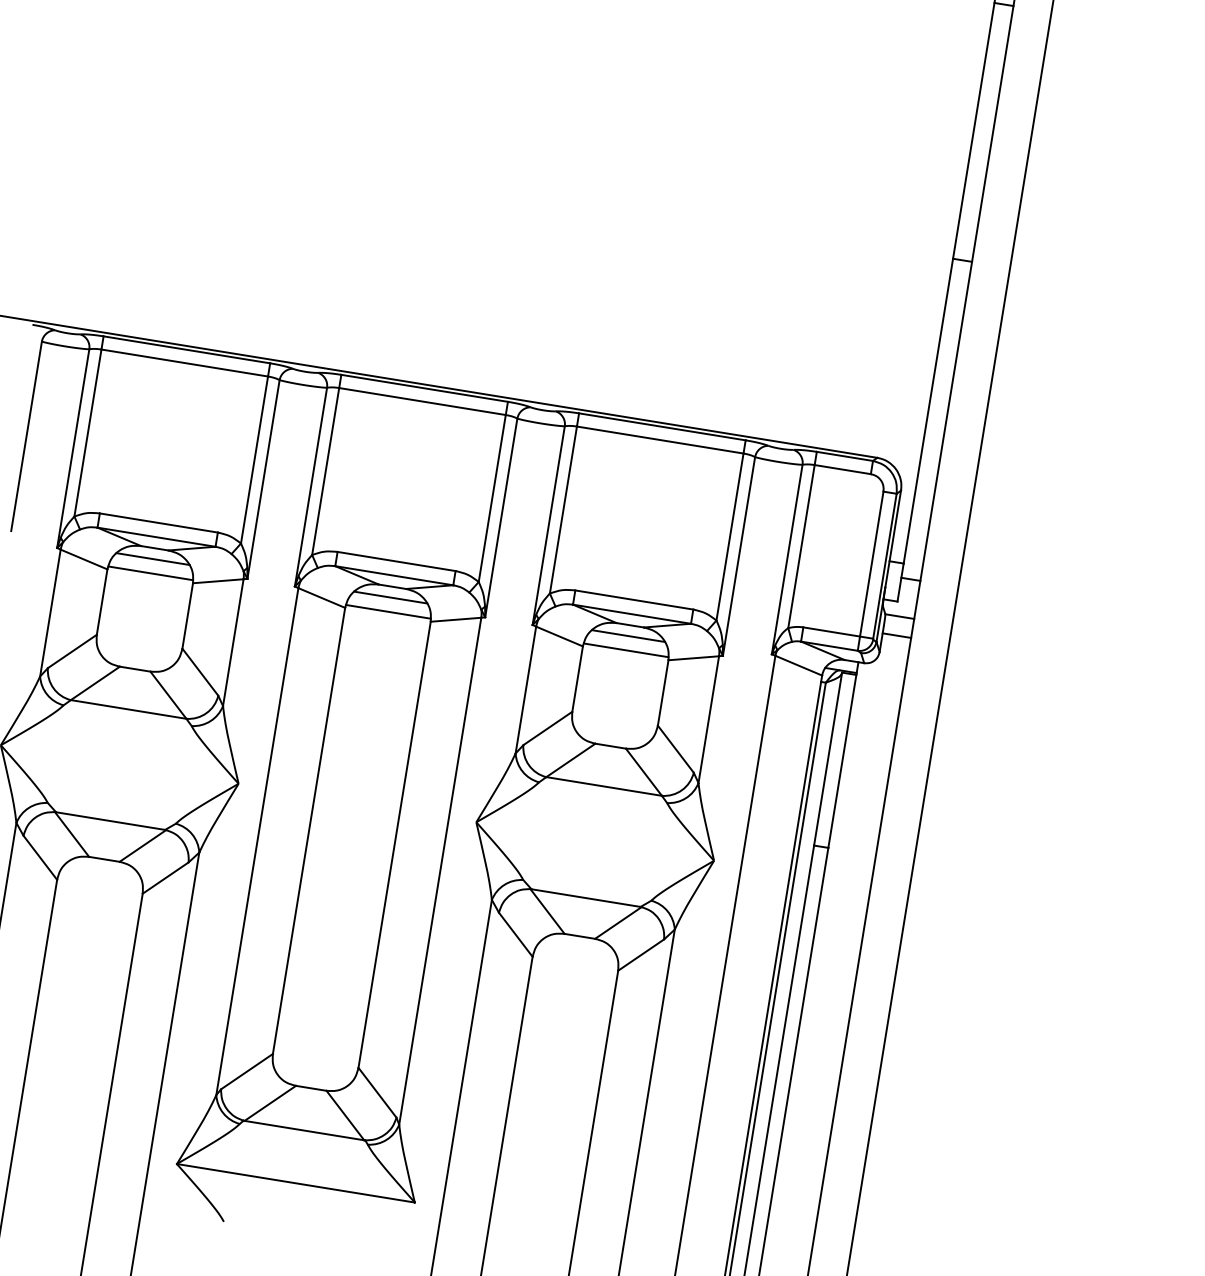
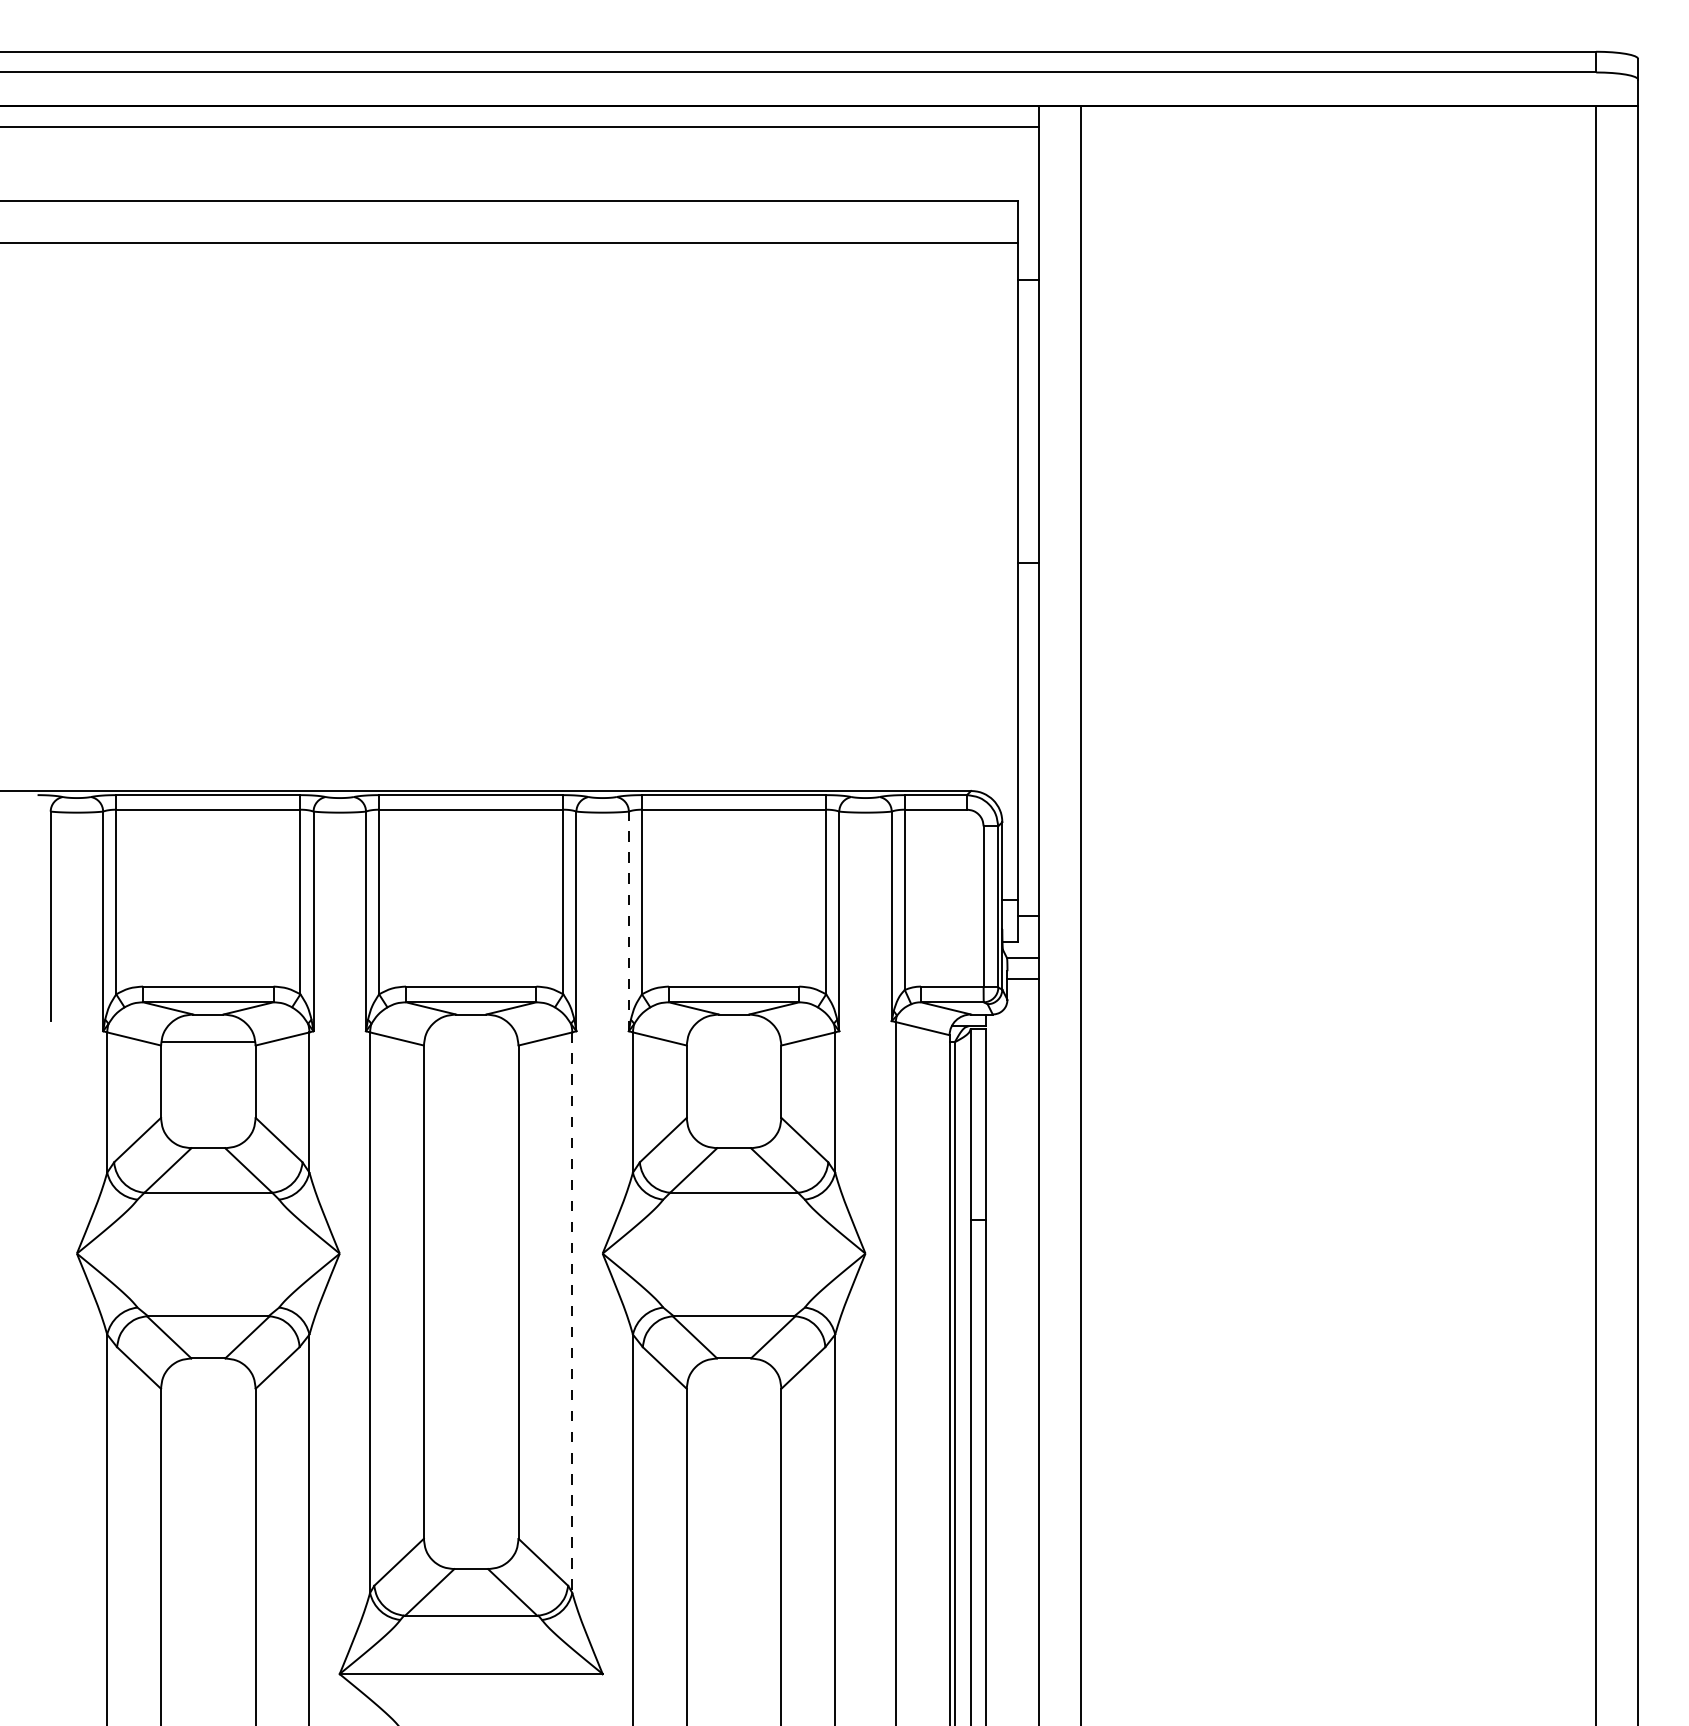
line: (548, 525) -> (628, 921), solid -> dashed
line: (152, 558) -> (207, 1026), removed
line: (390, 597) -> (470, 1026), removed
line: (387, 611) -> (470, 1042), removed
line: (627, 636) -> (733, 1026), removed
line: (625, 650) -> (733, 1042), removed
line: (440, 872) -> (572, 1313), solid -> dashed

